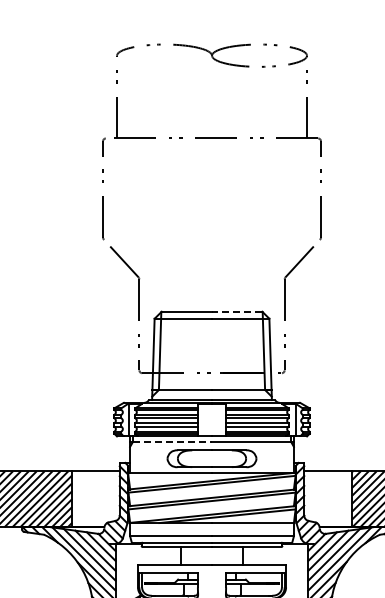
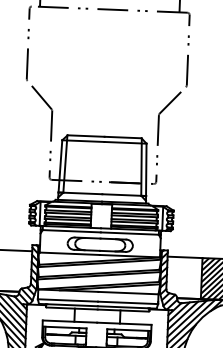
line: (236, 311) -> (122, 137), dashed -> solid
line: (172, 441) -> (71, 230), dashed -> solid

